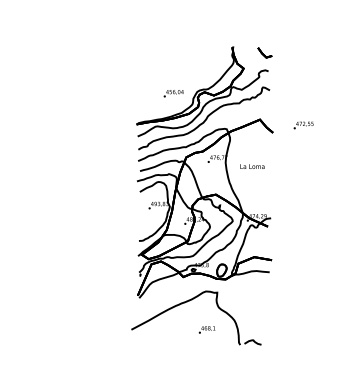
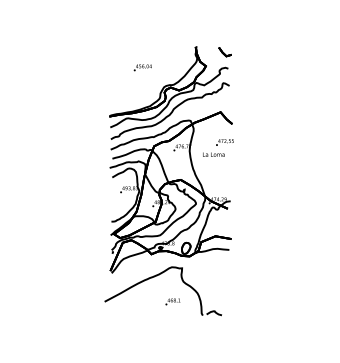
text: (173, 93) -> (142, 67), moved
text: (303, 125) -> (224, 142), moved

